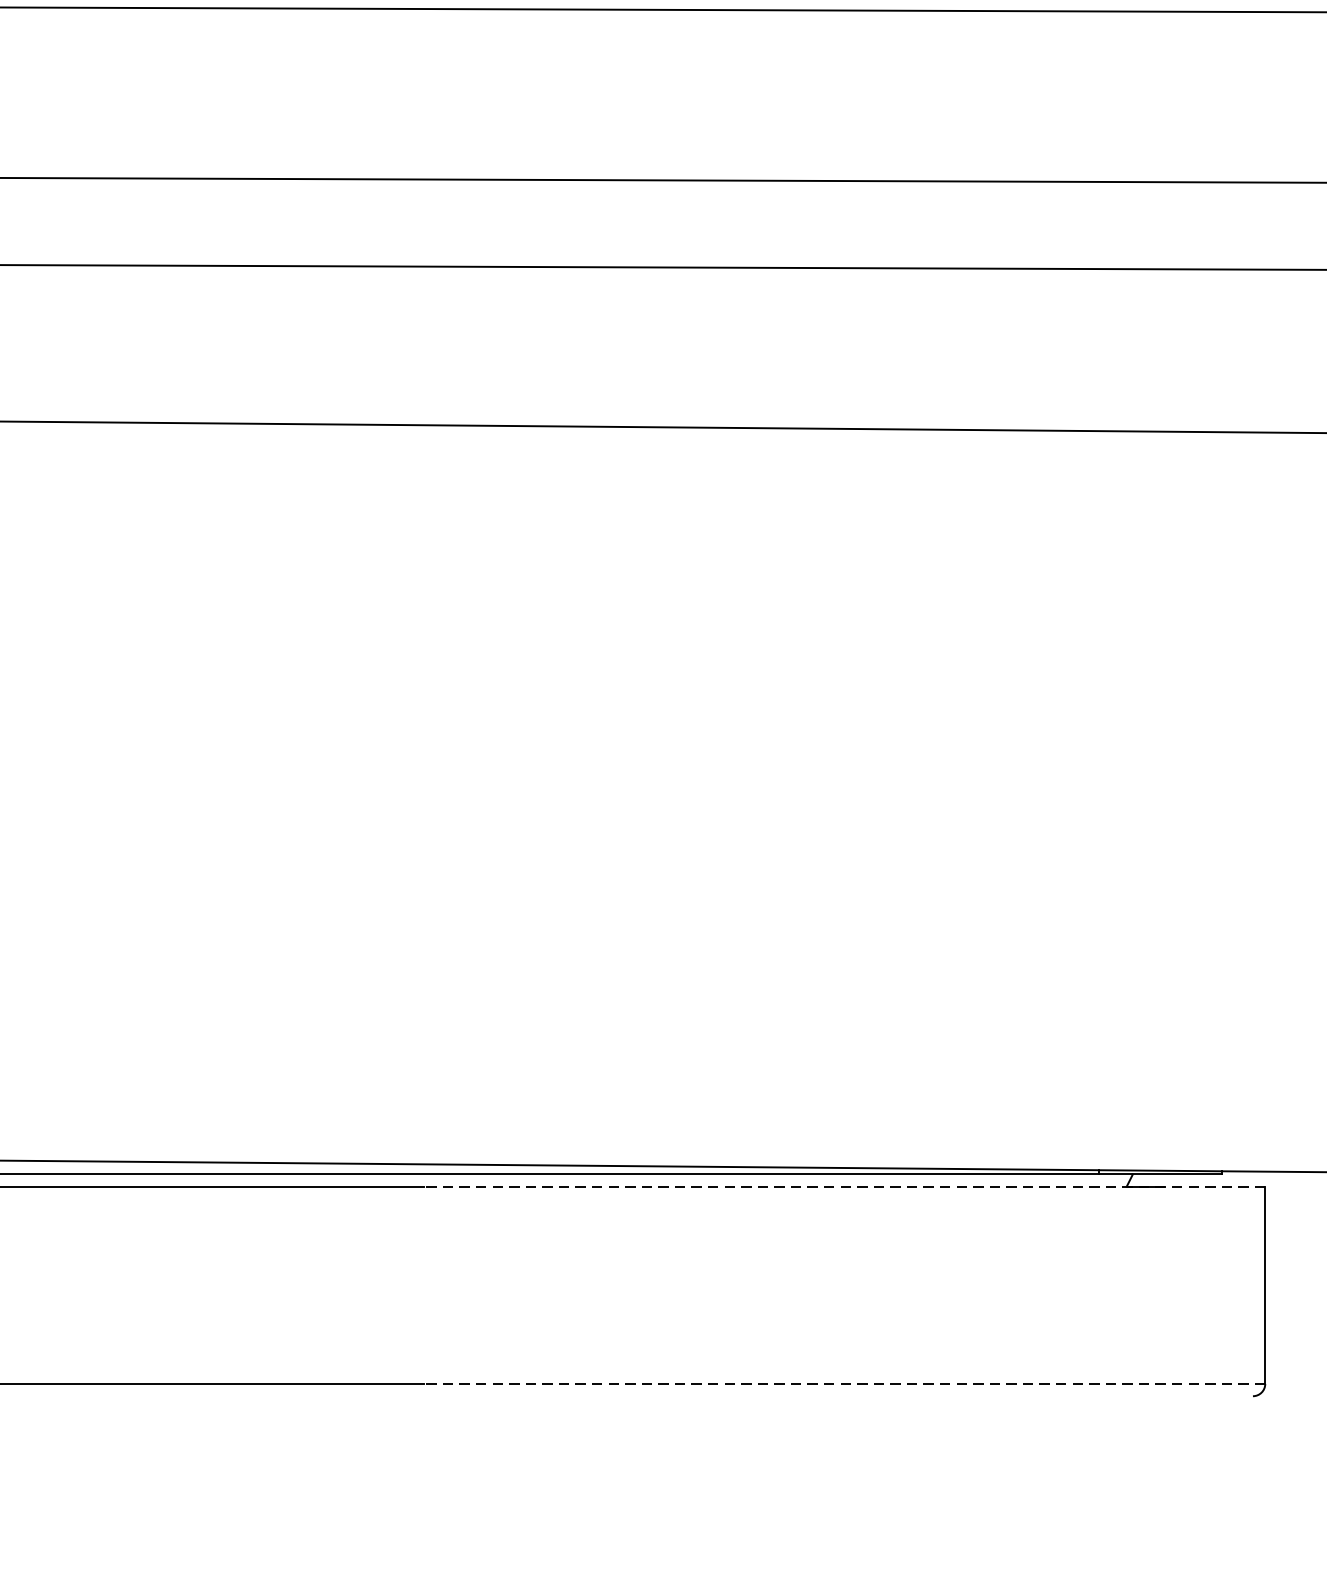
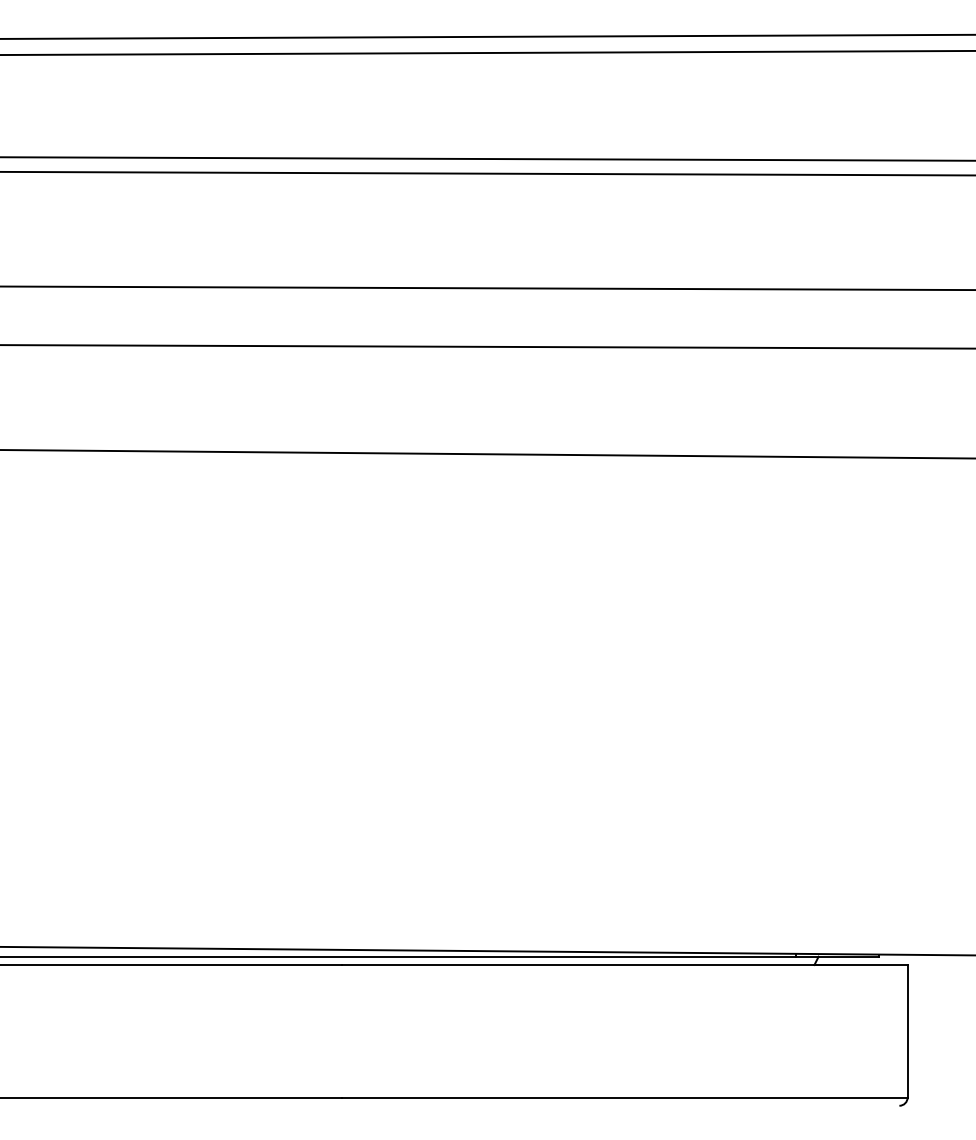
line: (845, 1187) -> (625, 965), dashed -> solid
line: (845, 1383) -> (625, 1097), dashed -> solid

